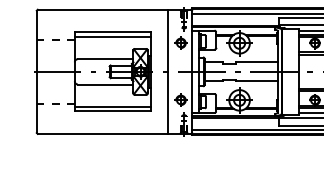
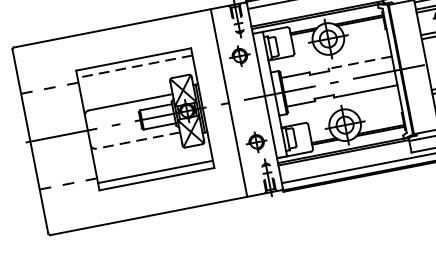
line: (112, 36) -> (134, 66), solid -> dashed
line: (257, 62) -> (361, 62), solid -> dashed
line: (105, 84) -> (137, 140), solid -> dashed

